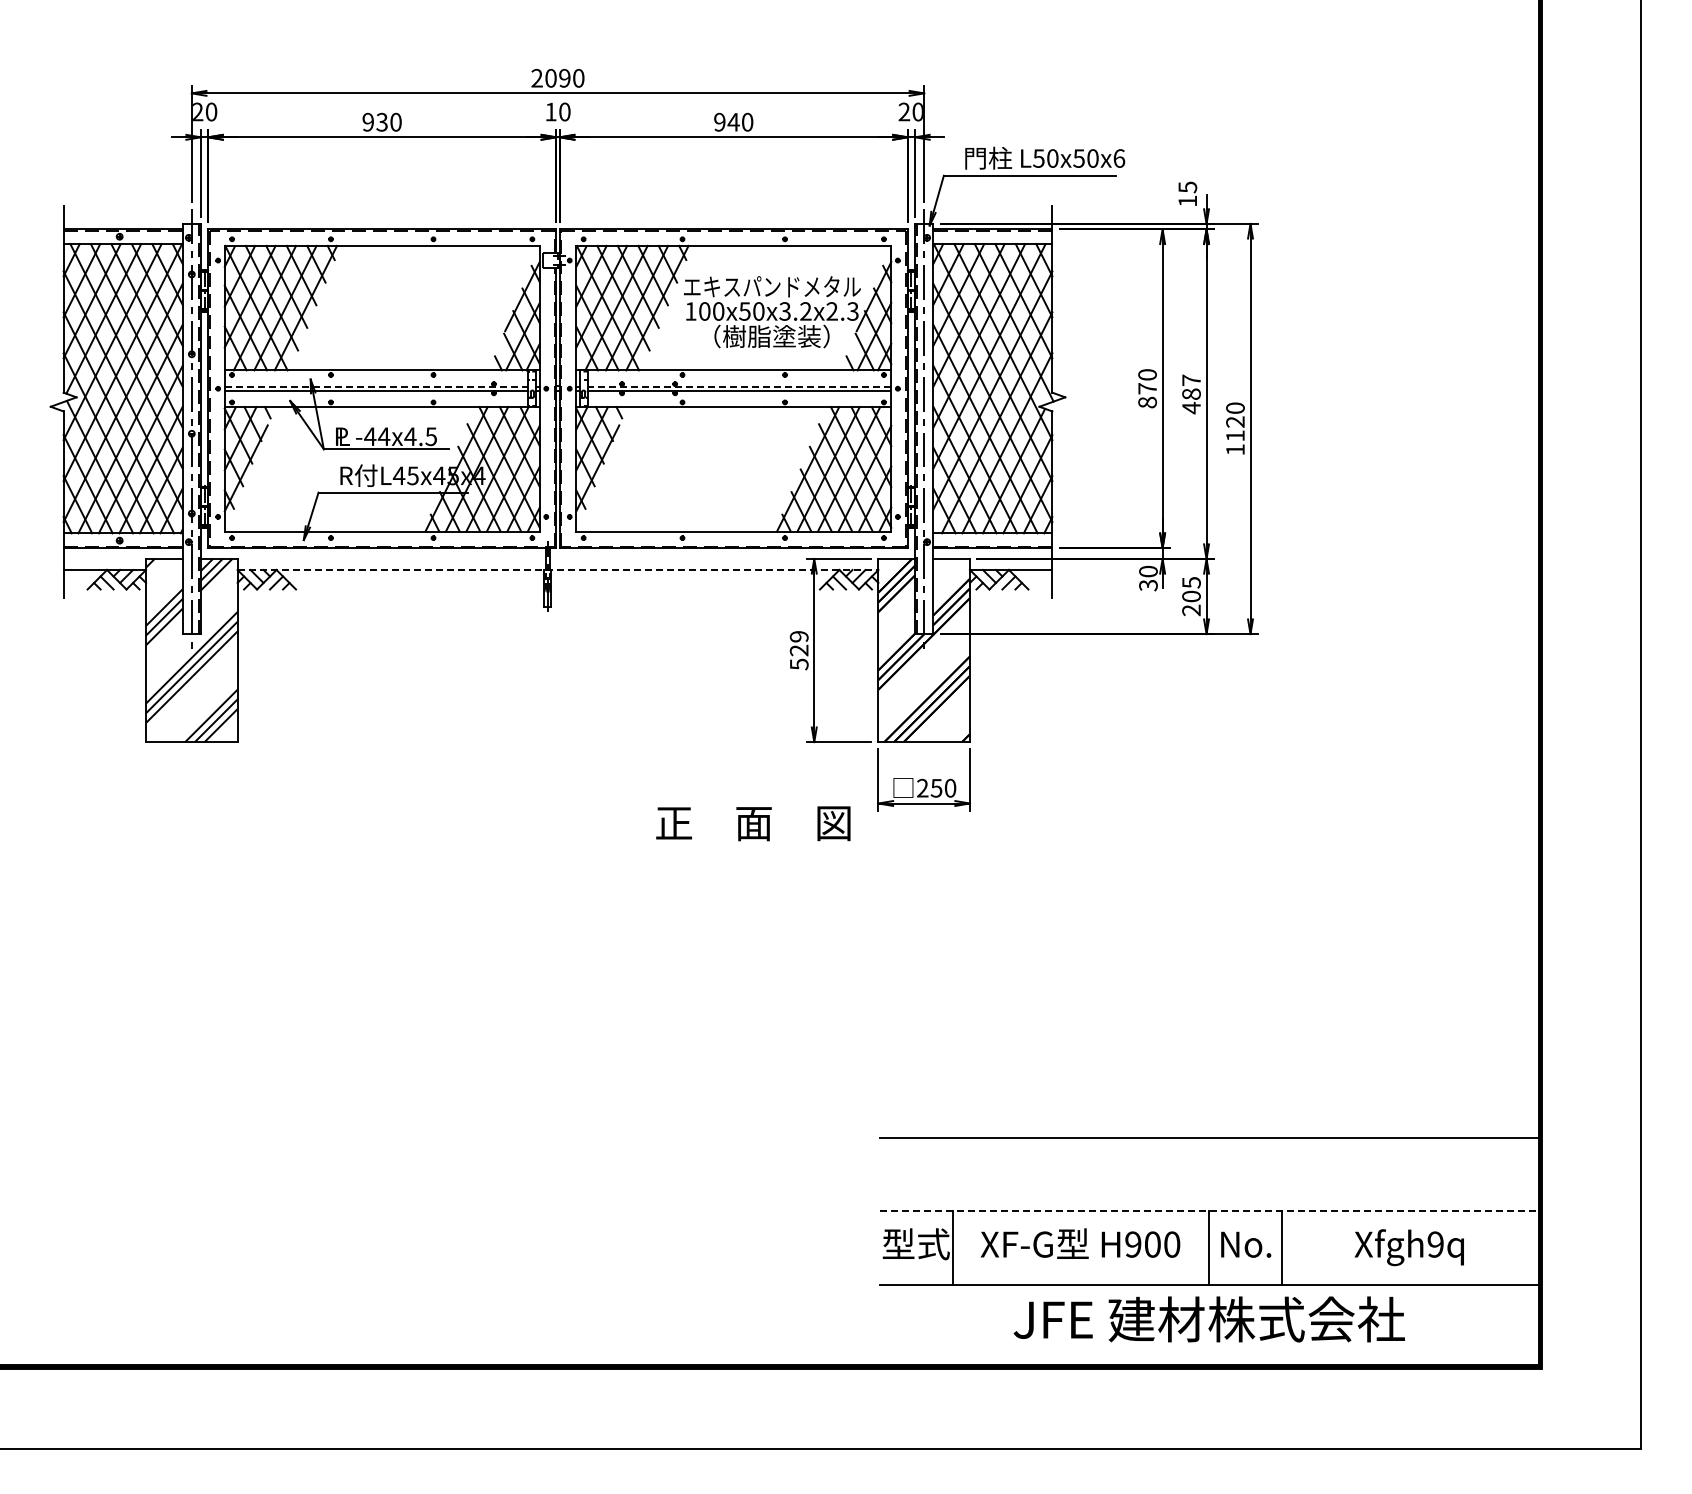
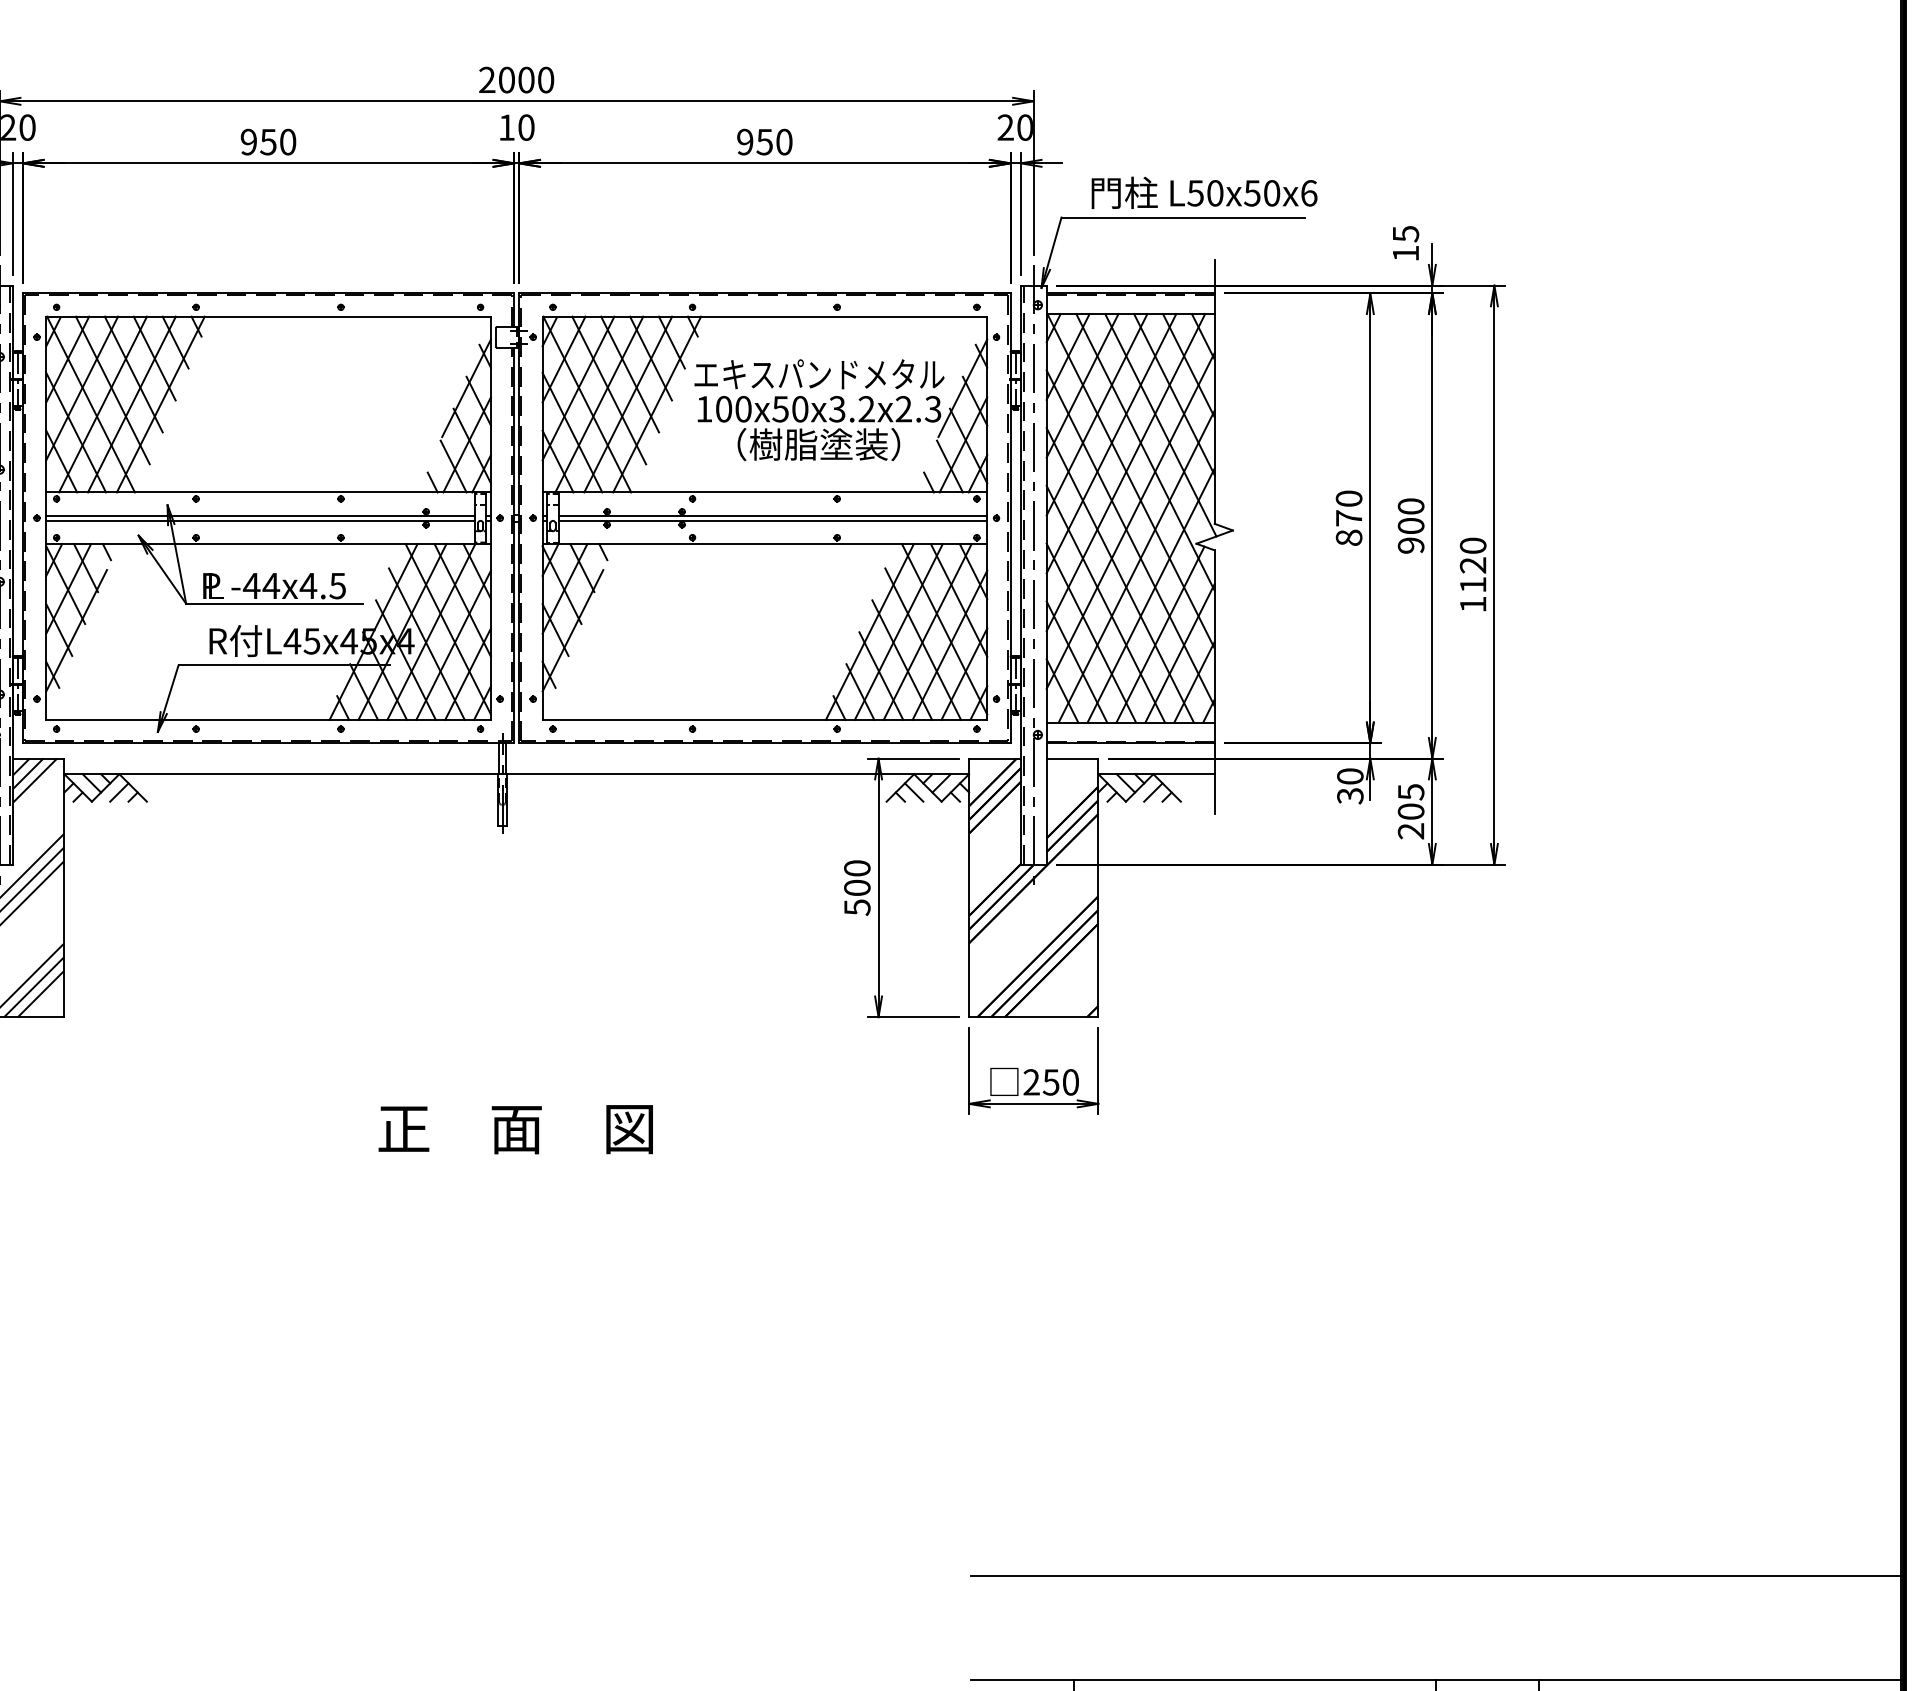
text: (564, 78) -> (525, 80), 2090 -> 2000
text: (382, 121) -> (268, 141), 930 -> 950
text: (733, 122) -> (764, 142), 940 -> 950
line: (376, 386) -> (260, 515), dashed -> solid
line: (739, 386) -> (772, 515), dashed -> solid
text: (1191, 394) -> (1411, 526), 487 -> 900
line: (558, 570) -> (517, 774), dashed -> solid
text: (799, 643) -> (857, 877), 529 -> 500
text: (753, 823) -> (516, 1129), moved
line: (1209, 1211) -> (1436, 1679), dashed -> solid

